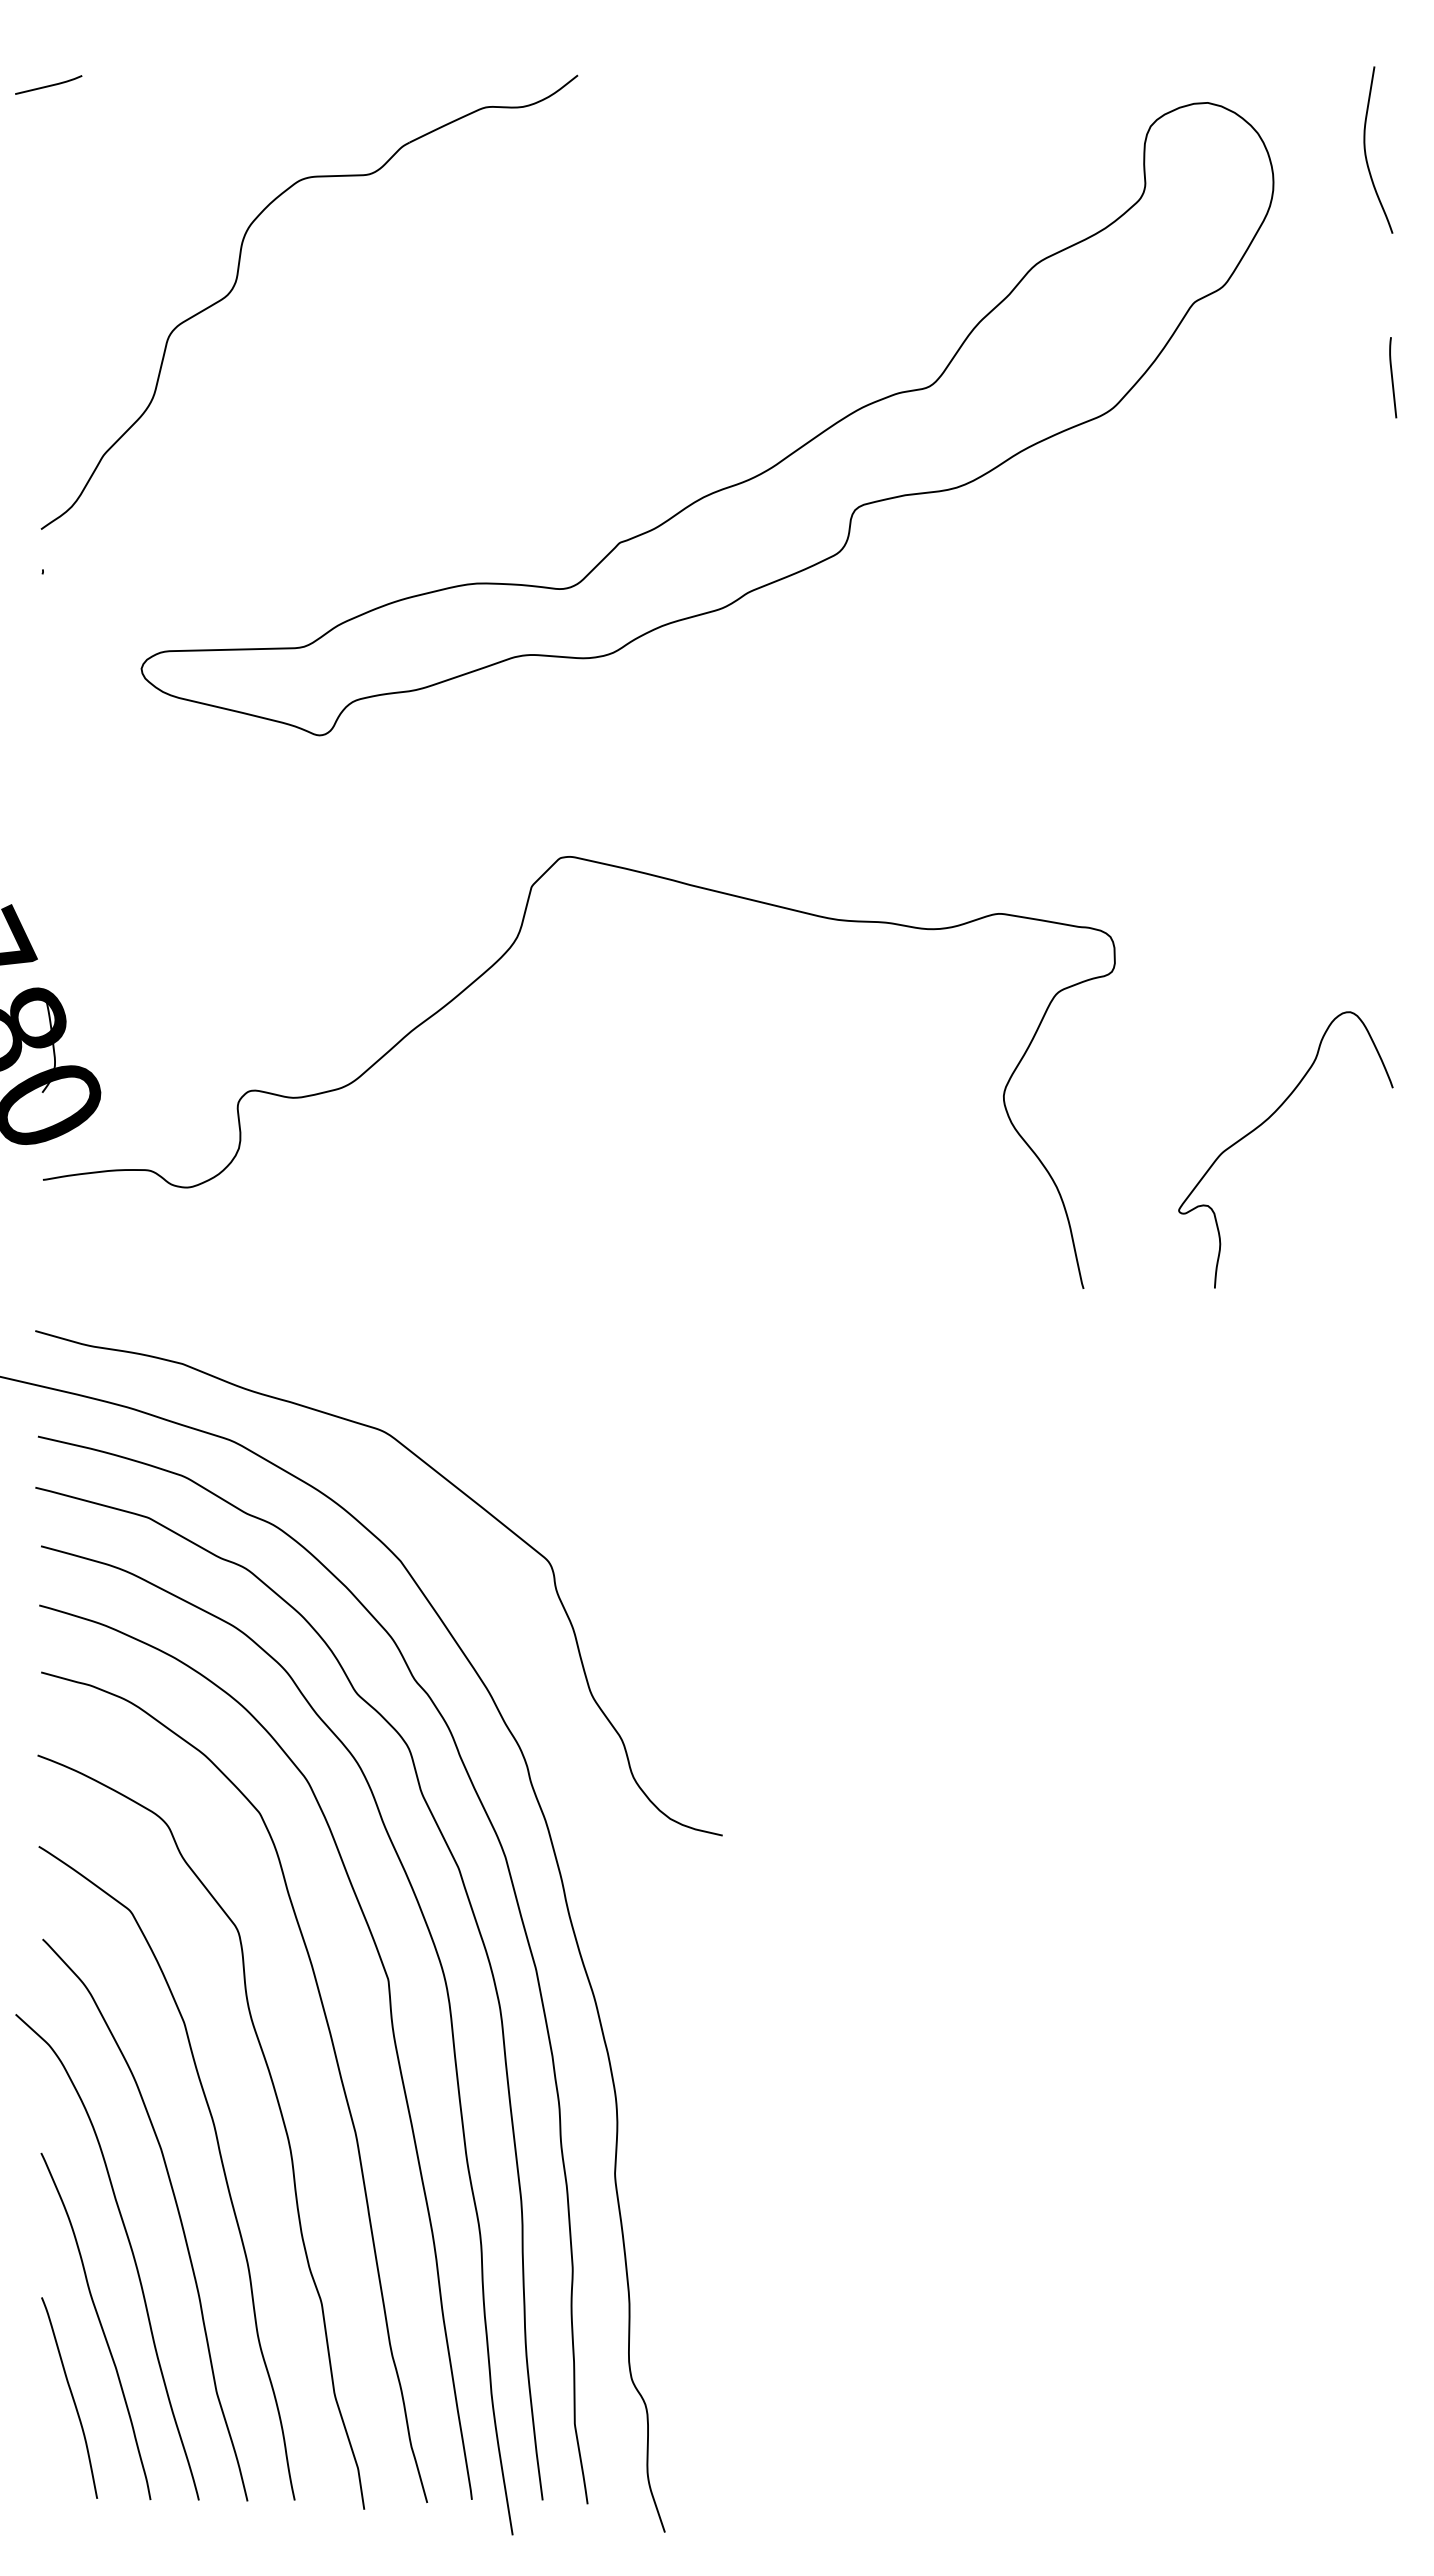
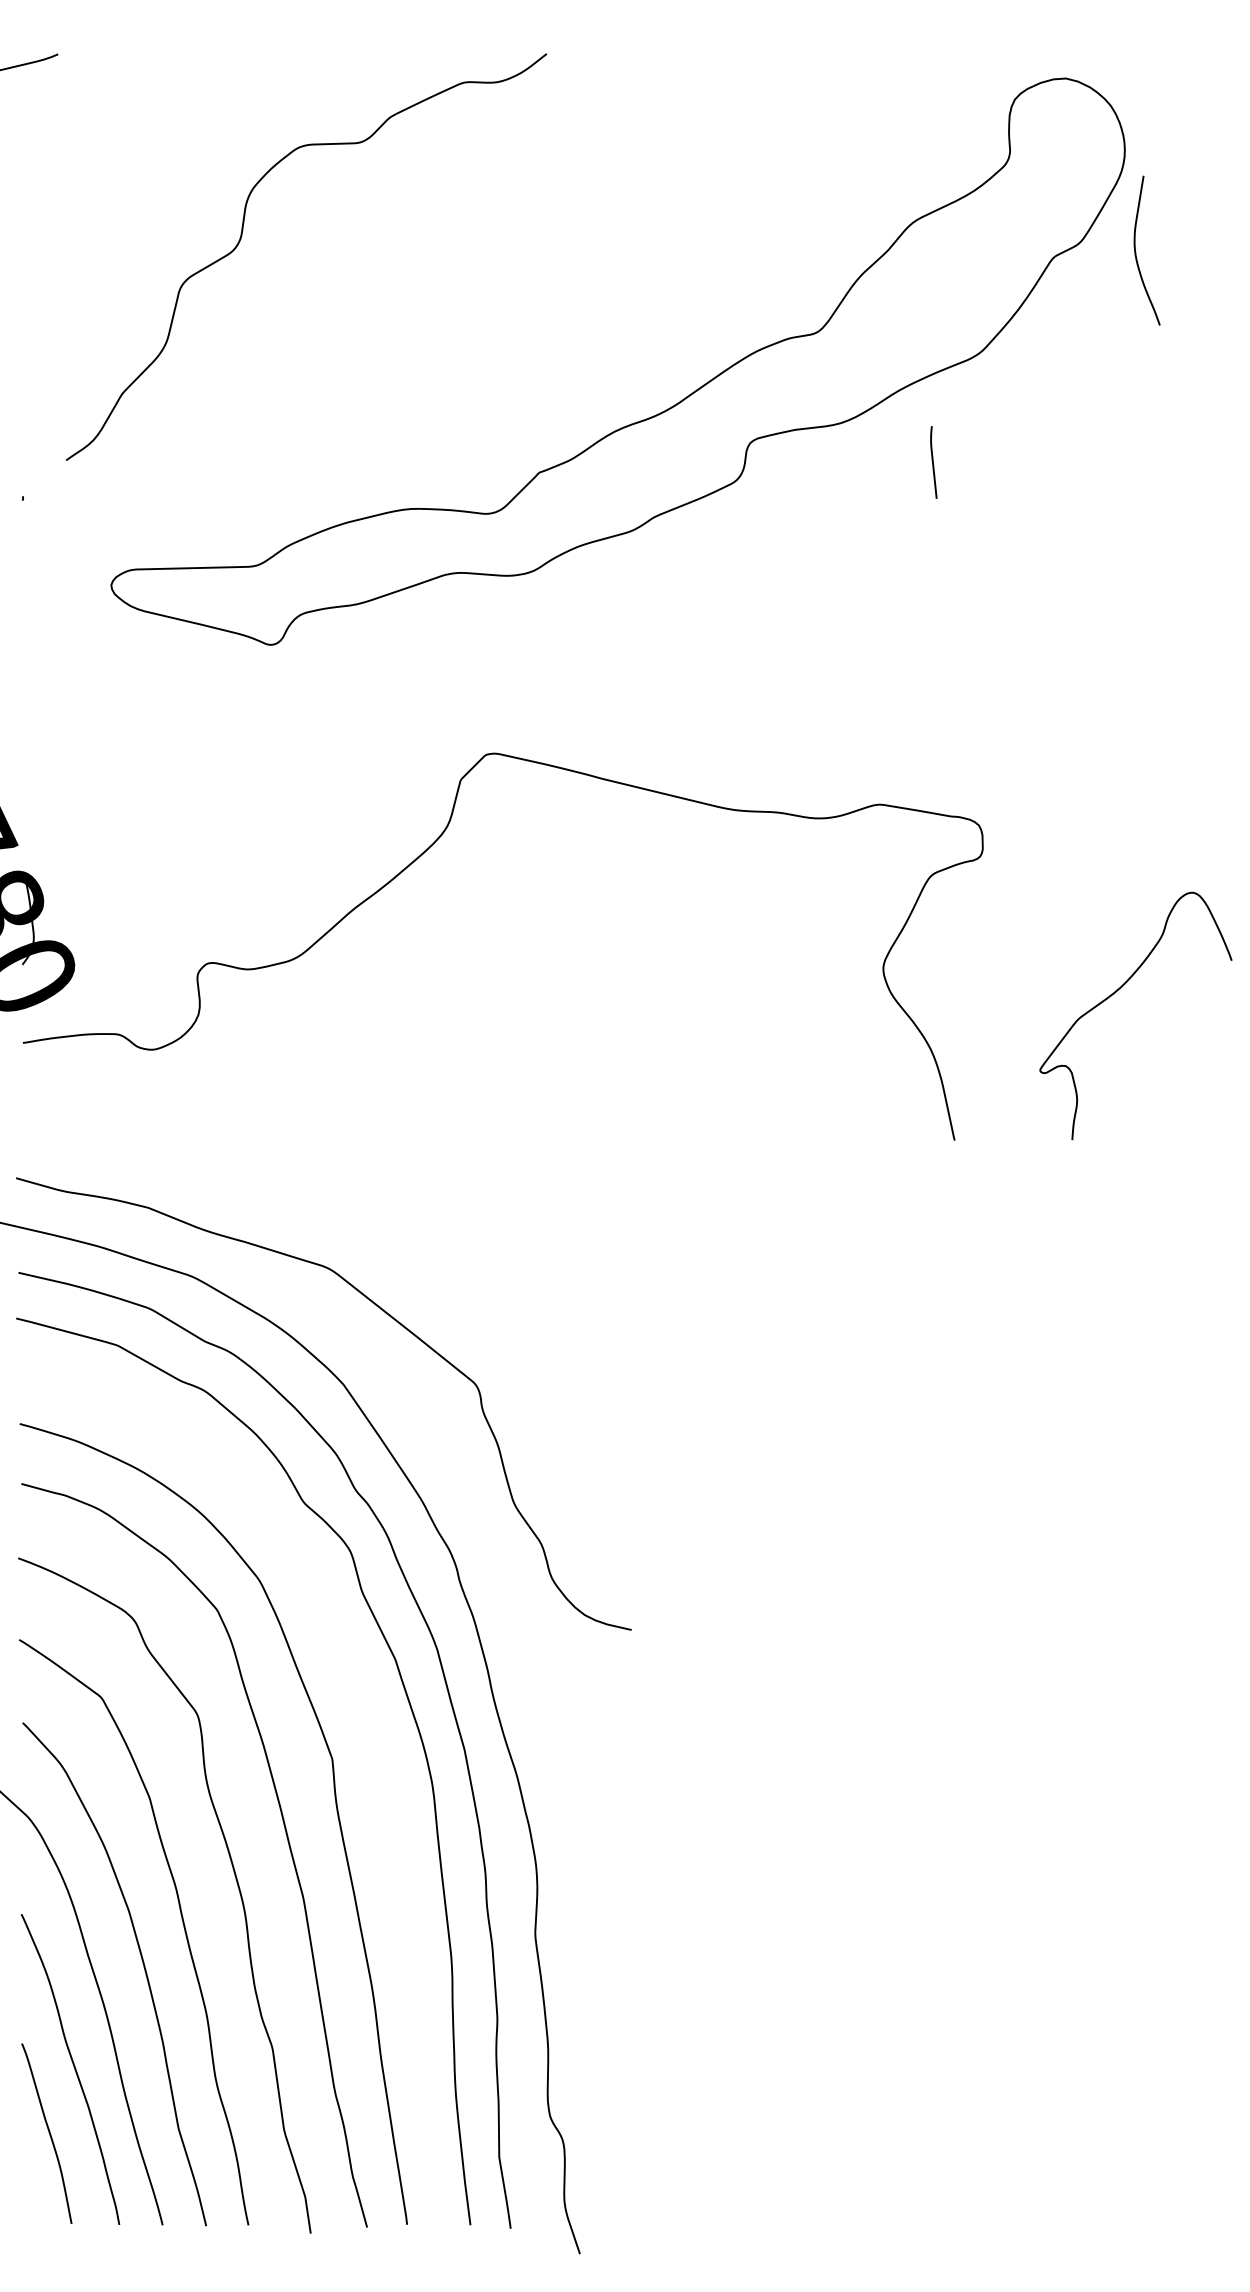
curve: (1366, 152) -> (1136, 252), moved
part: (237, 280) -> (241, 237), moved
curve: (1392, 377) -> (933, 462), moved
curve: (450, 2023) -> (387, 1798), removed

